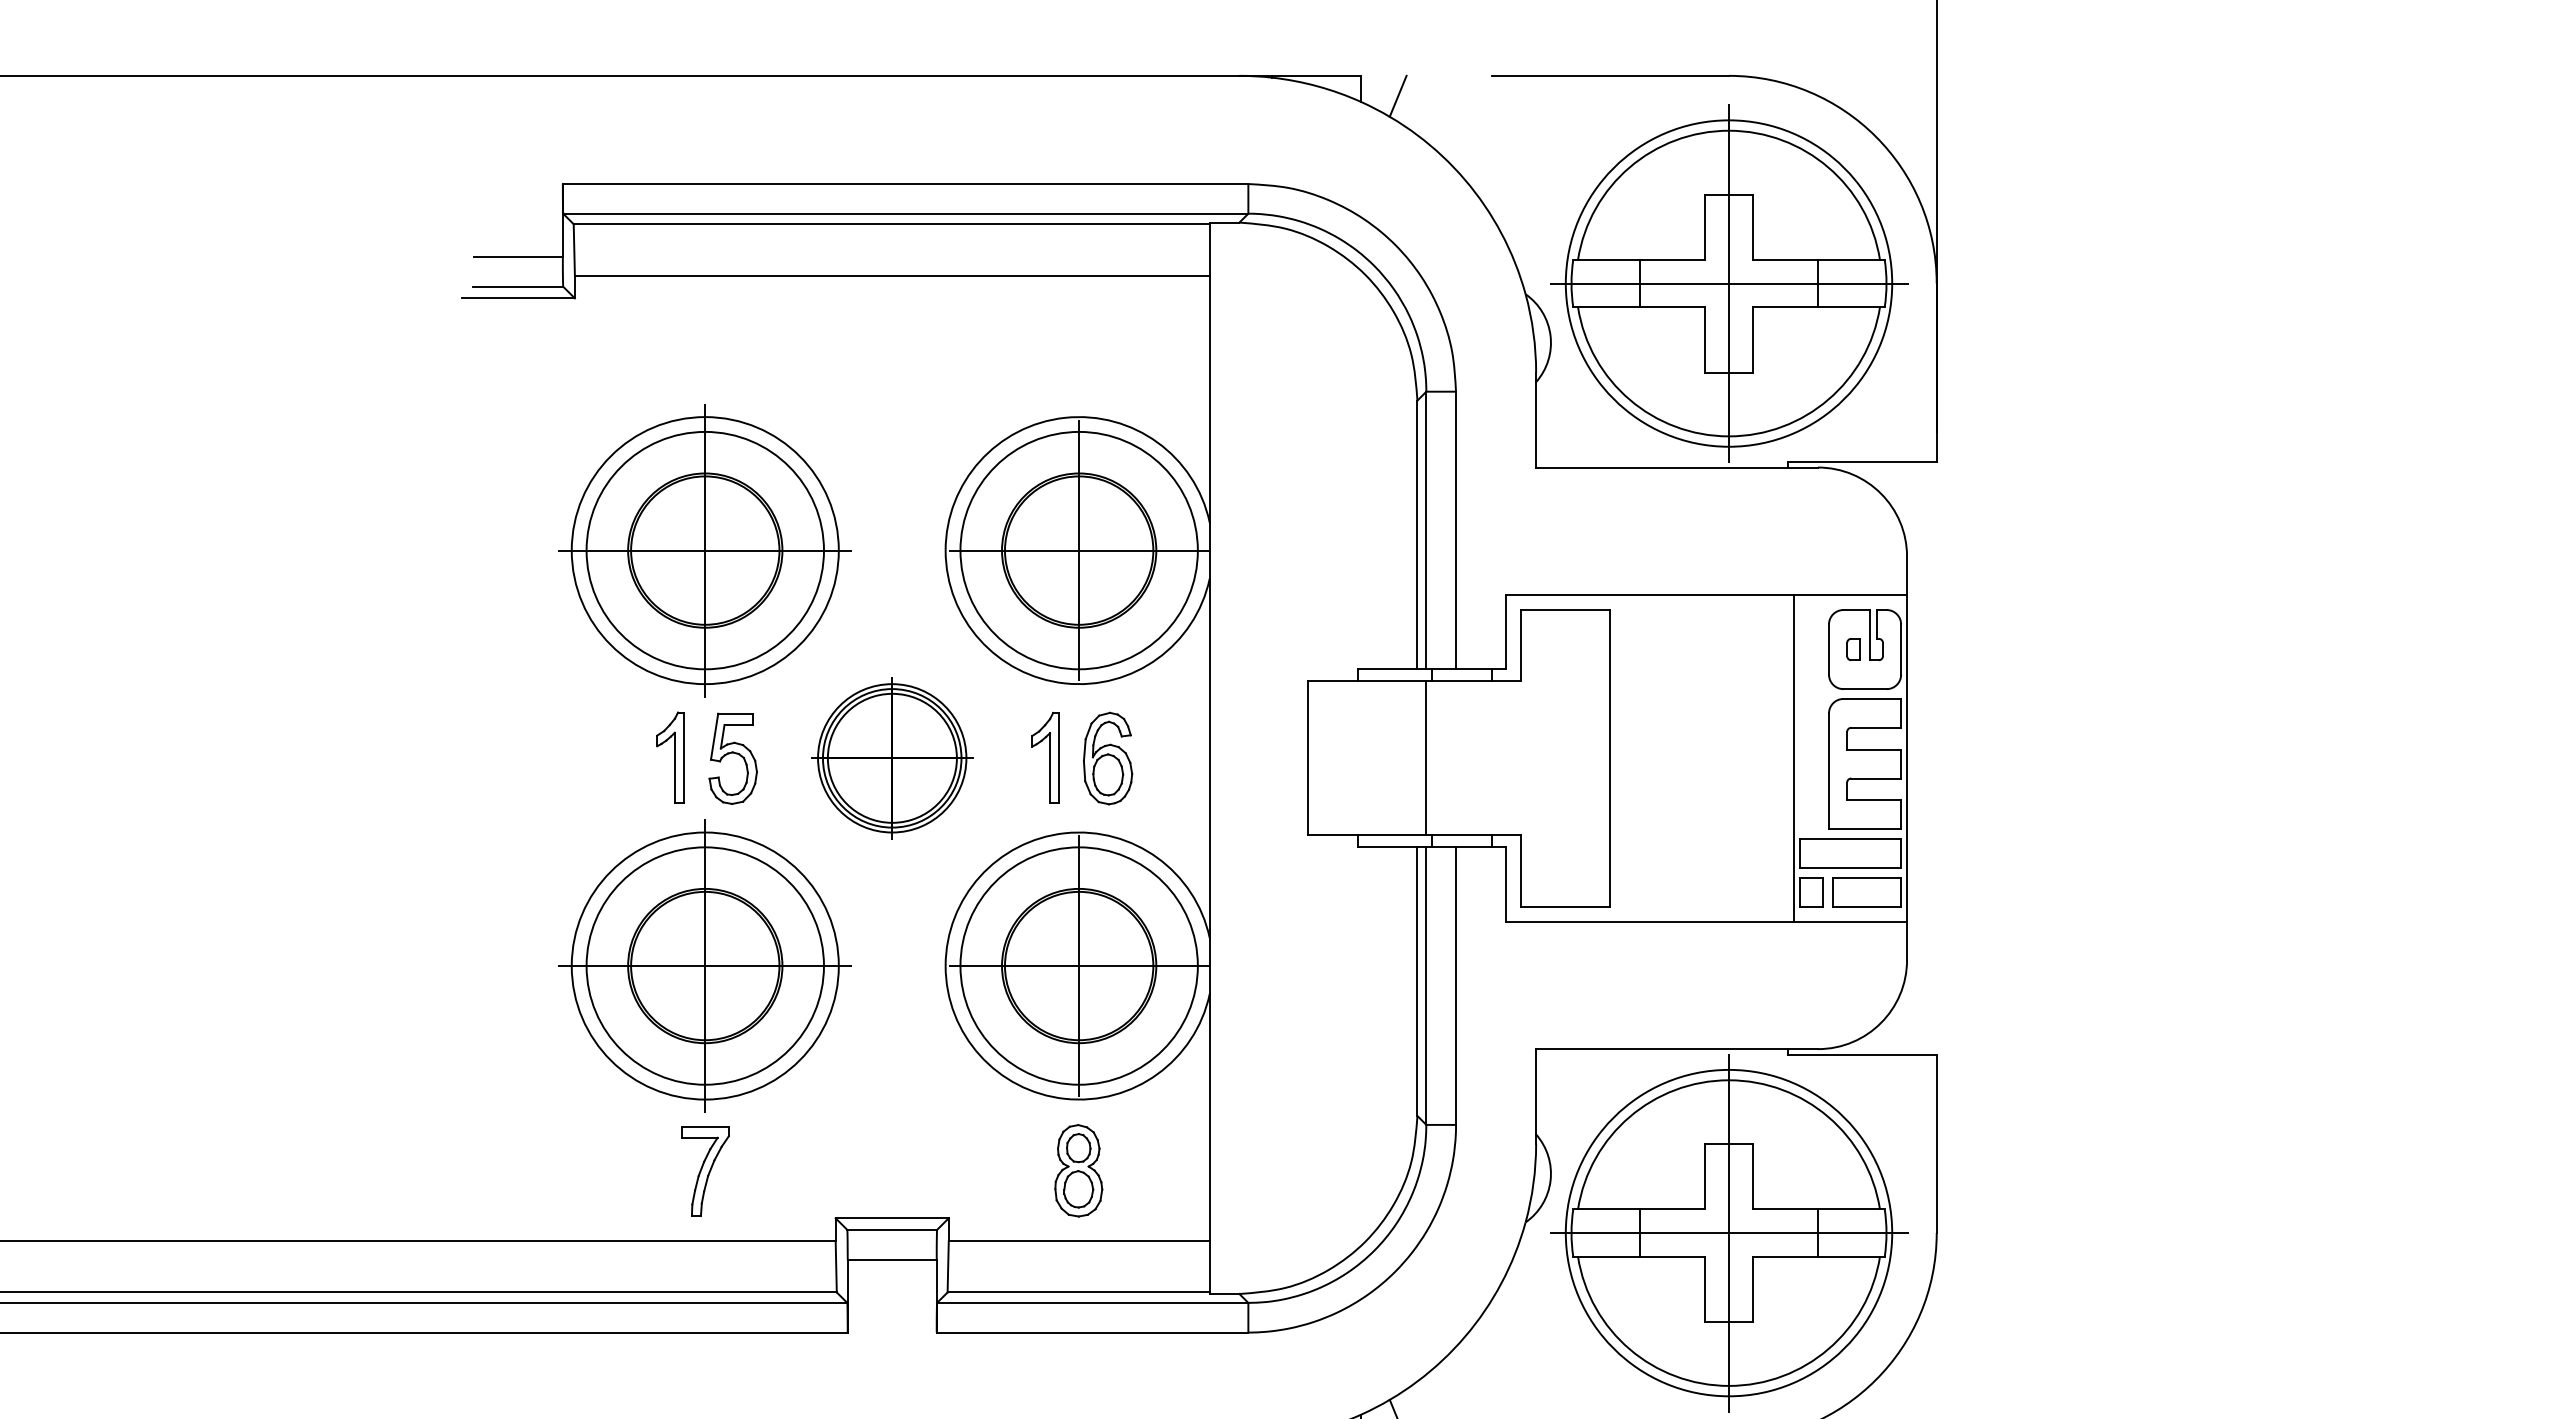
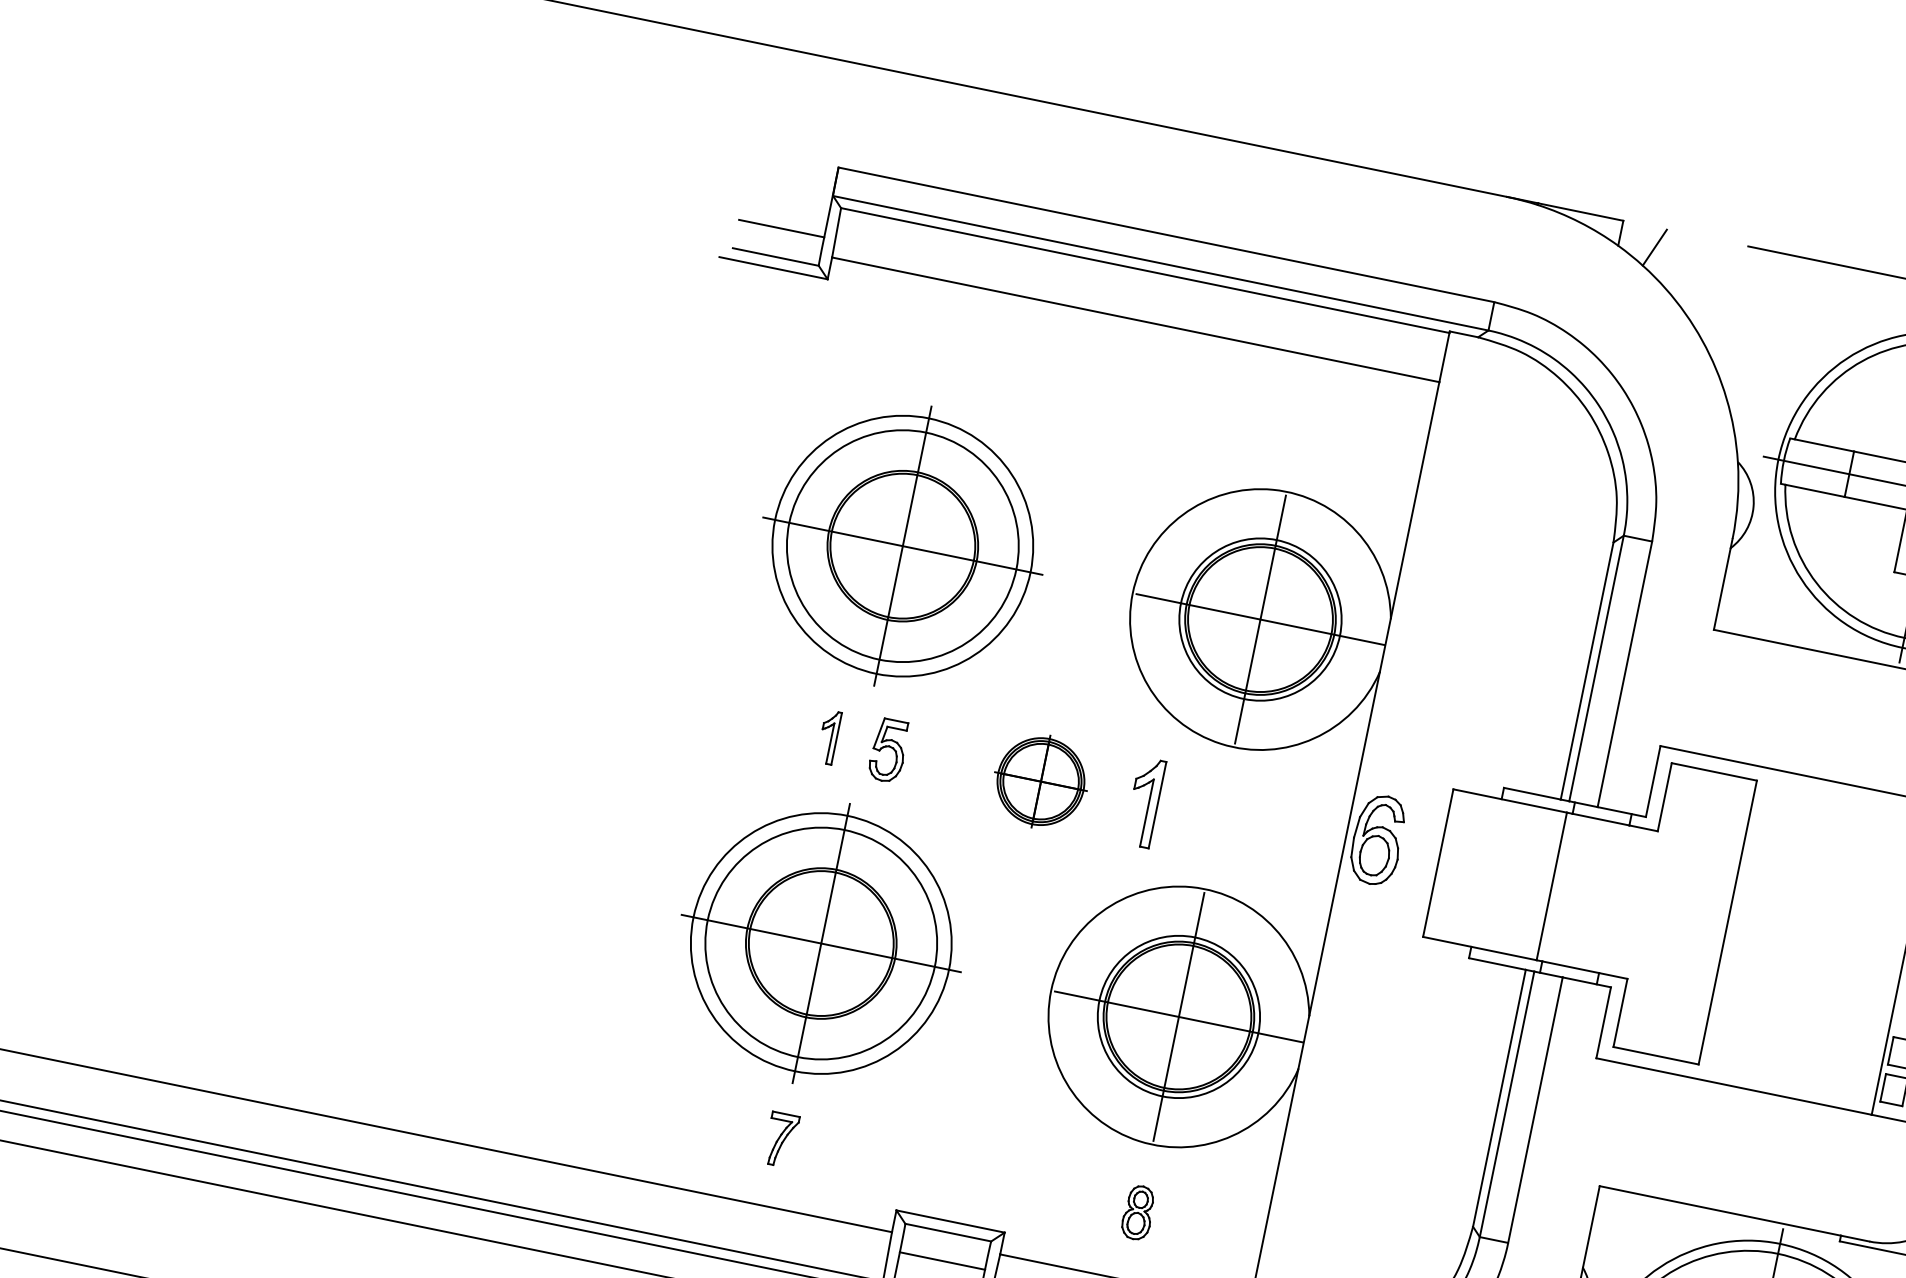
circle: (1078, 550) -> (1259, 619), size x0.7
part: (670, 757) -> (828, 737), size x0.6
part: (1045, 757) -> (1144, 802), moved
part: (732, 758) -> (888, 750), size x0.7
part: (892, 758) -> (1041, 781), size x0.6
part: (1108, 758) -> (1378, 839), moved
circle: (1078, 965) -> (1178, 1016), size x0.7
part: (1078, 1170) -> (1138, 1212), size x0.6
part: (705, 1171) -> (781, 1140), size x0.6

